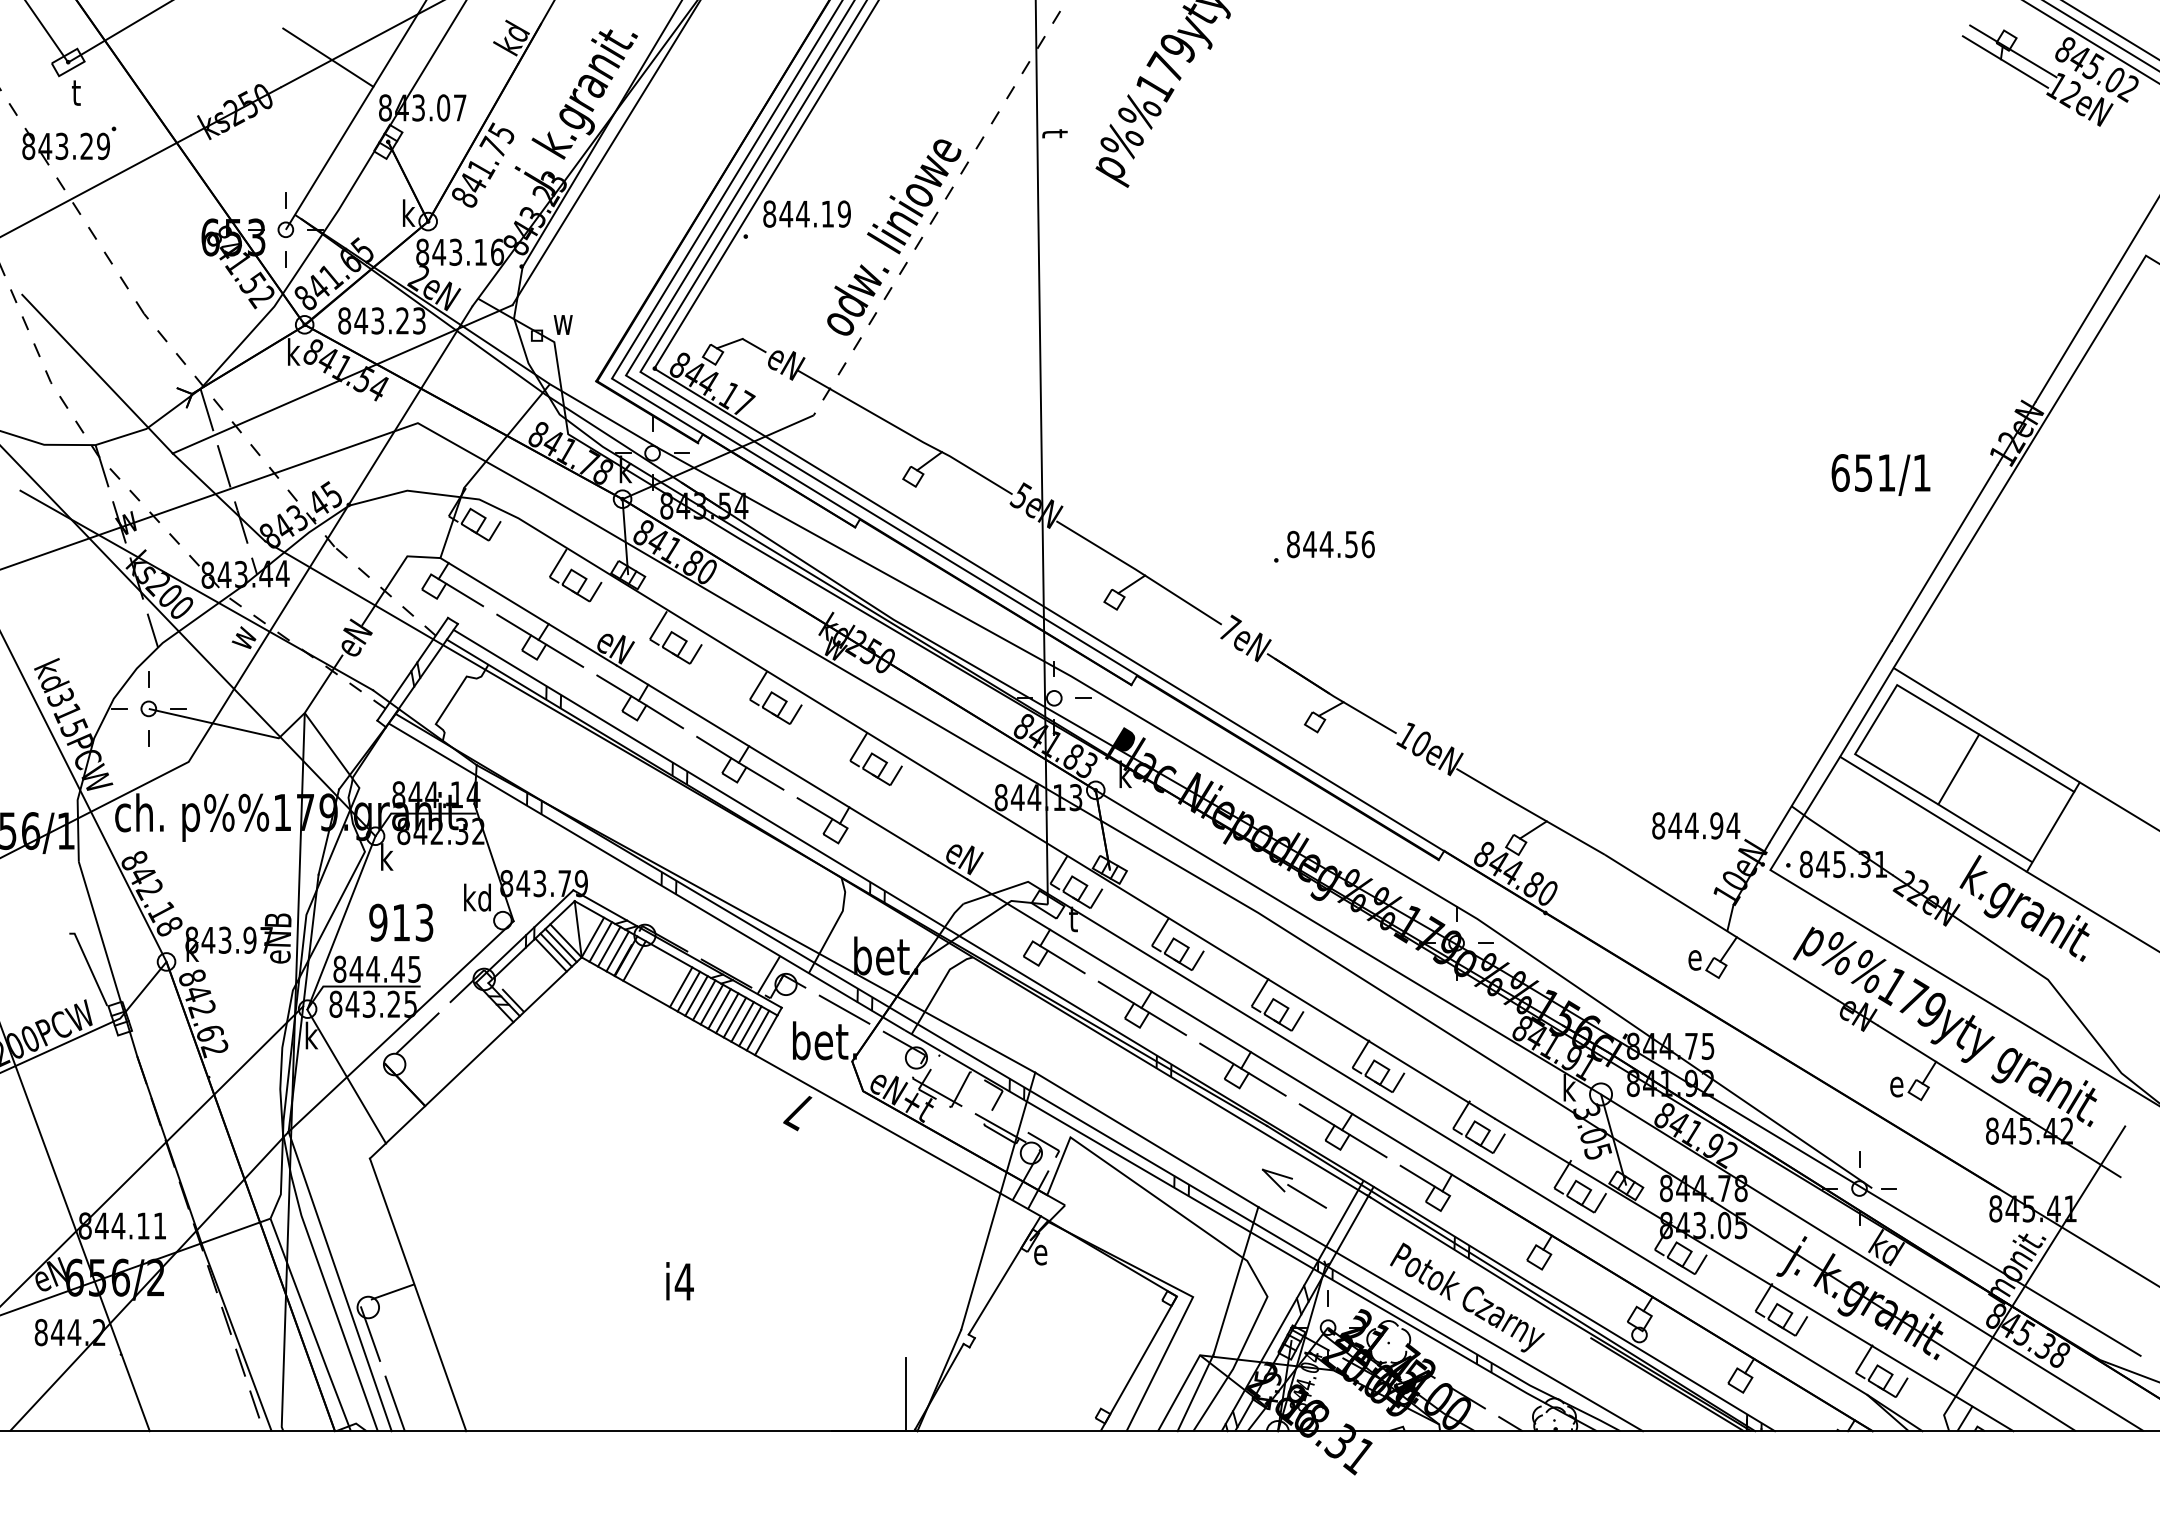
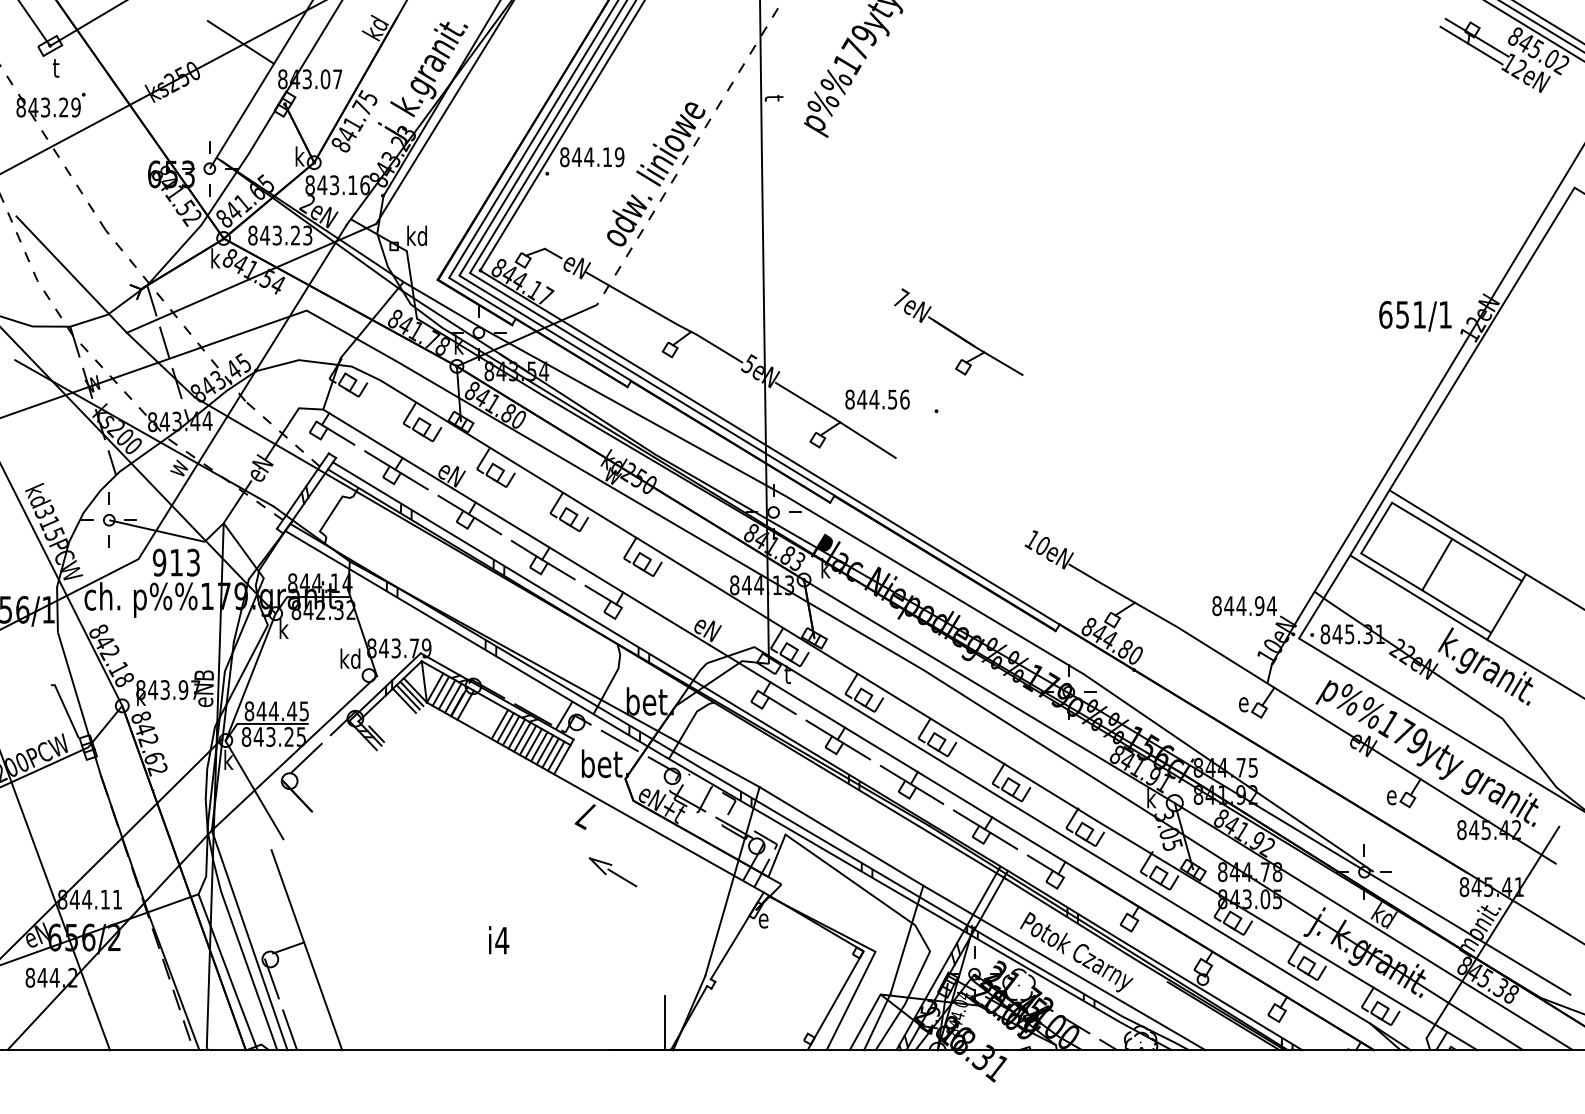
text: (567, 321) -> (416, 236), w -> kd
text: (1880, 474) -> (1415, 315), moved
text: (1330, 544) -> (877, 399), moved
part: (1308, 673) -> (958, 331), moved
text: (401, 922) -> (176, 562), moved
line: (475, 1057) -> (348, 776), removed
part: (1294, 1188) -> (613, 872), moved

